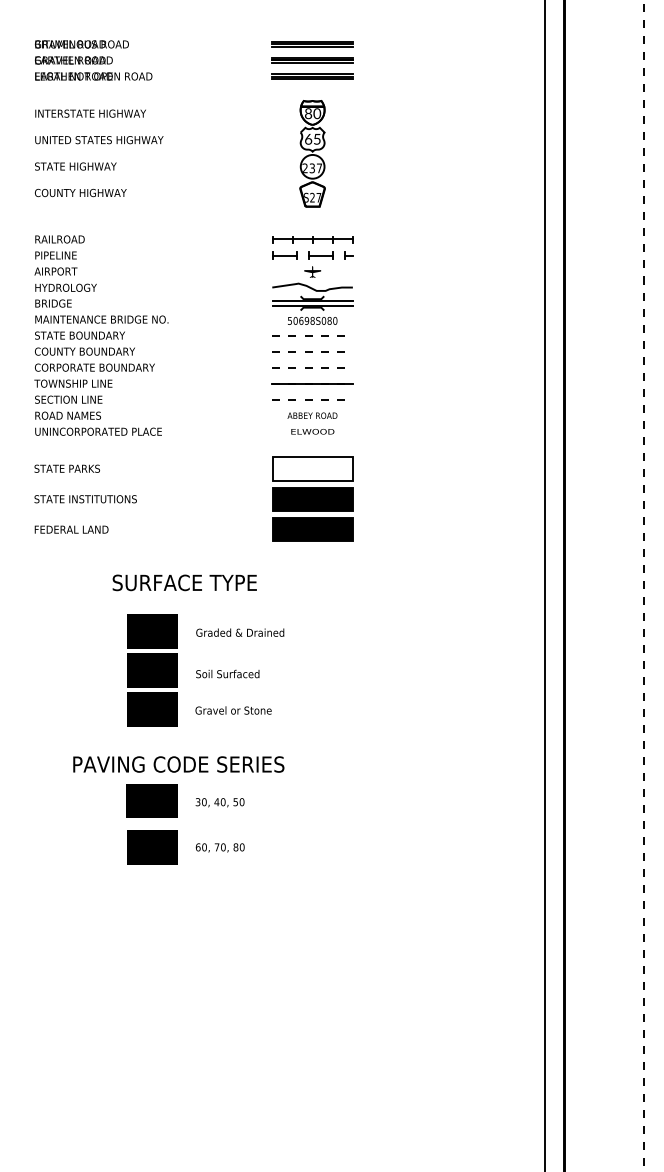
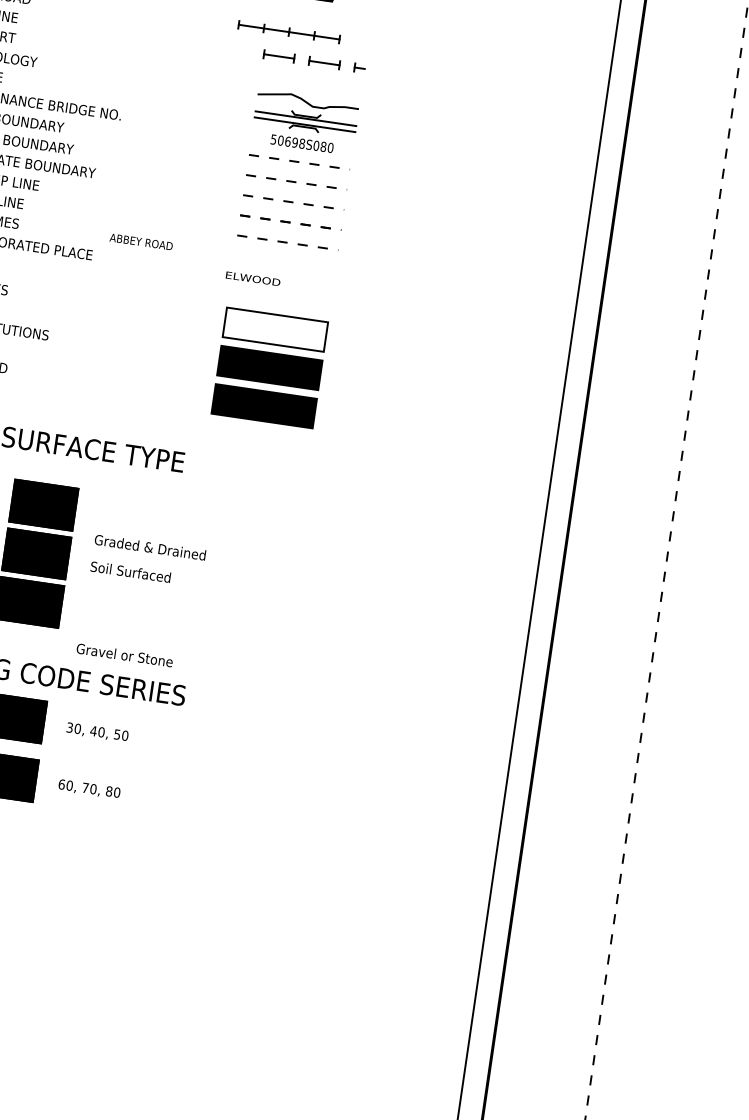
part: (312, 239) -> (288, 32), moved
fill: (312, 272) -> (310, 82), removed
line: (313, 383) -> (291, 222), solid -> dashed
text: (312, 415) -> (141, 241), moved
text: (312, 431) -> (252, 278), moved
text: (240, 632) -> (150, 547), moved
text: (233, 710) -> (124, 655), moved

